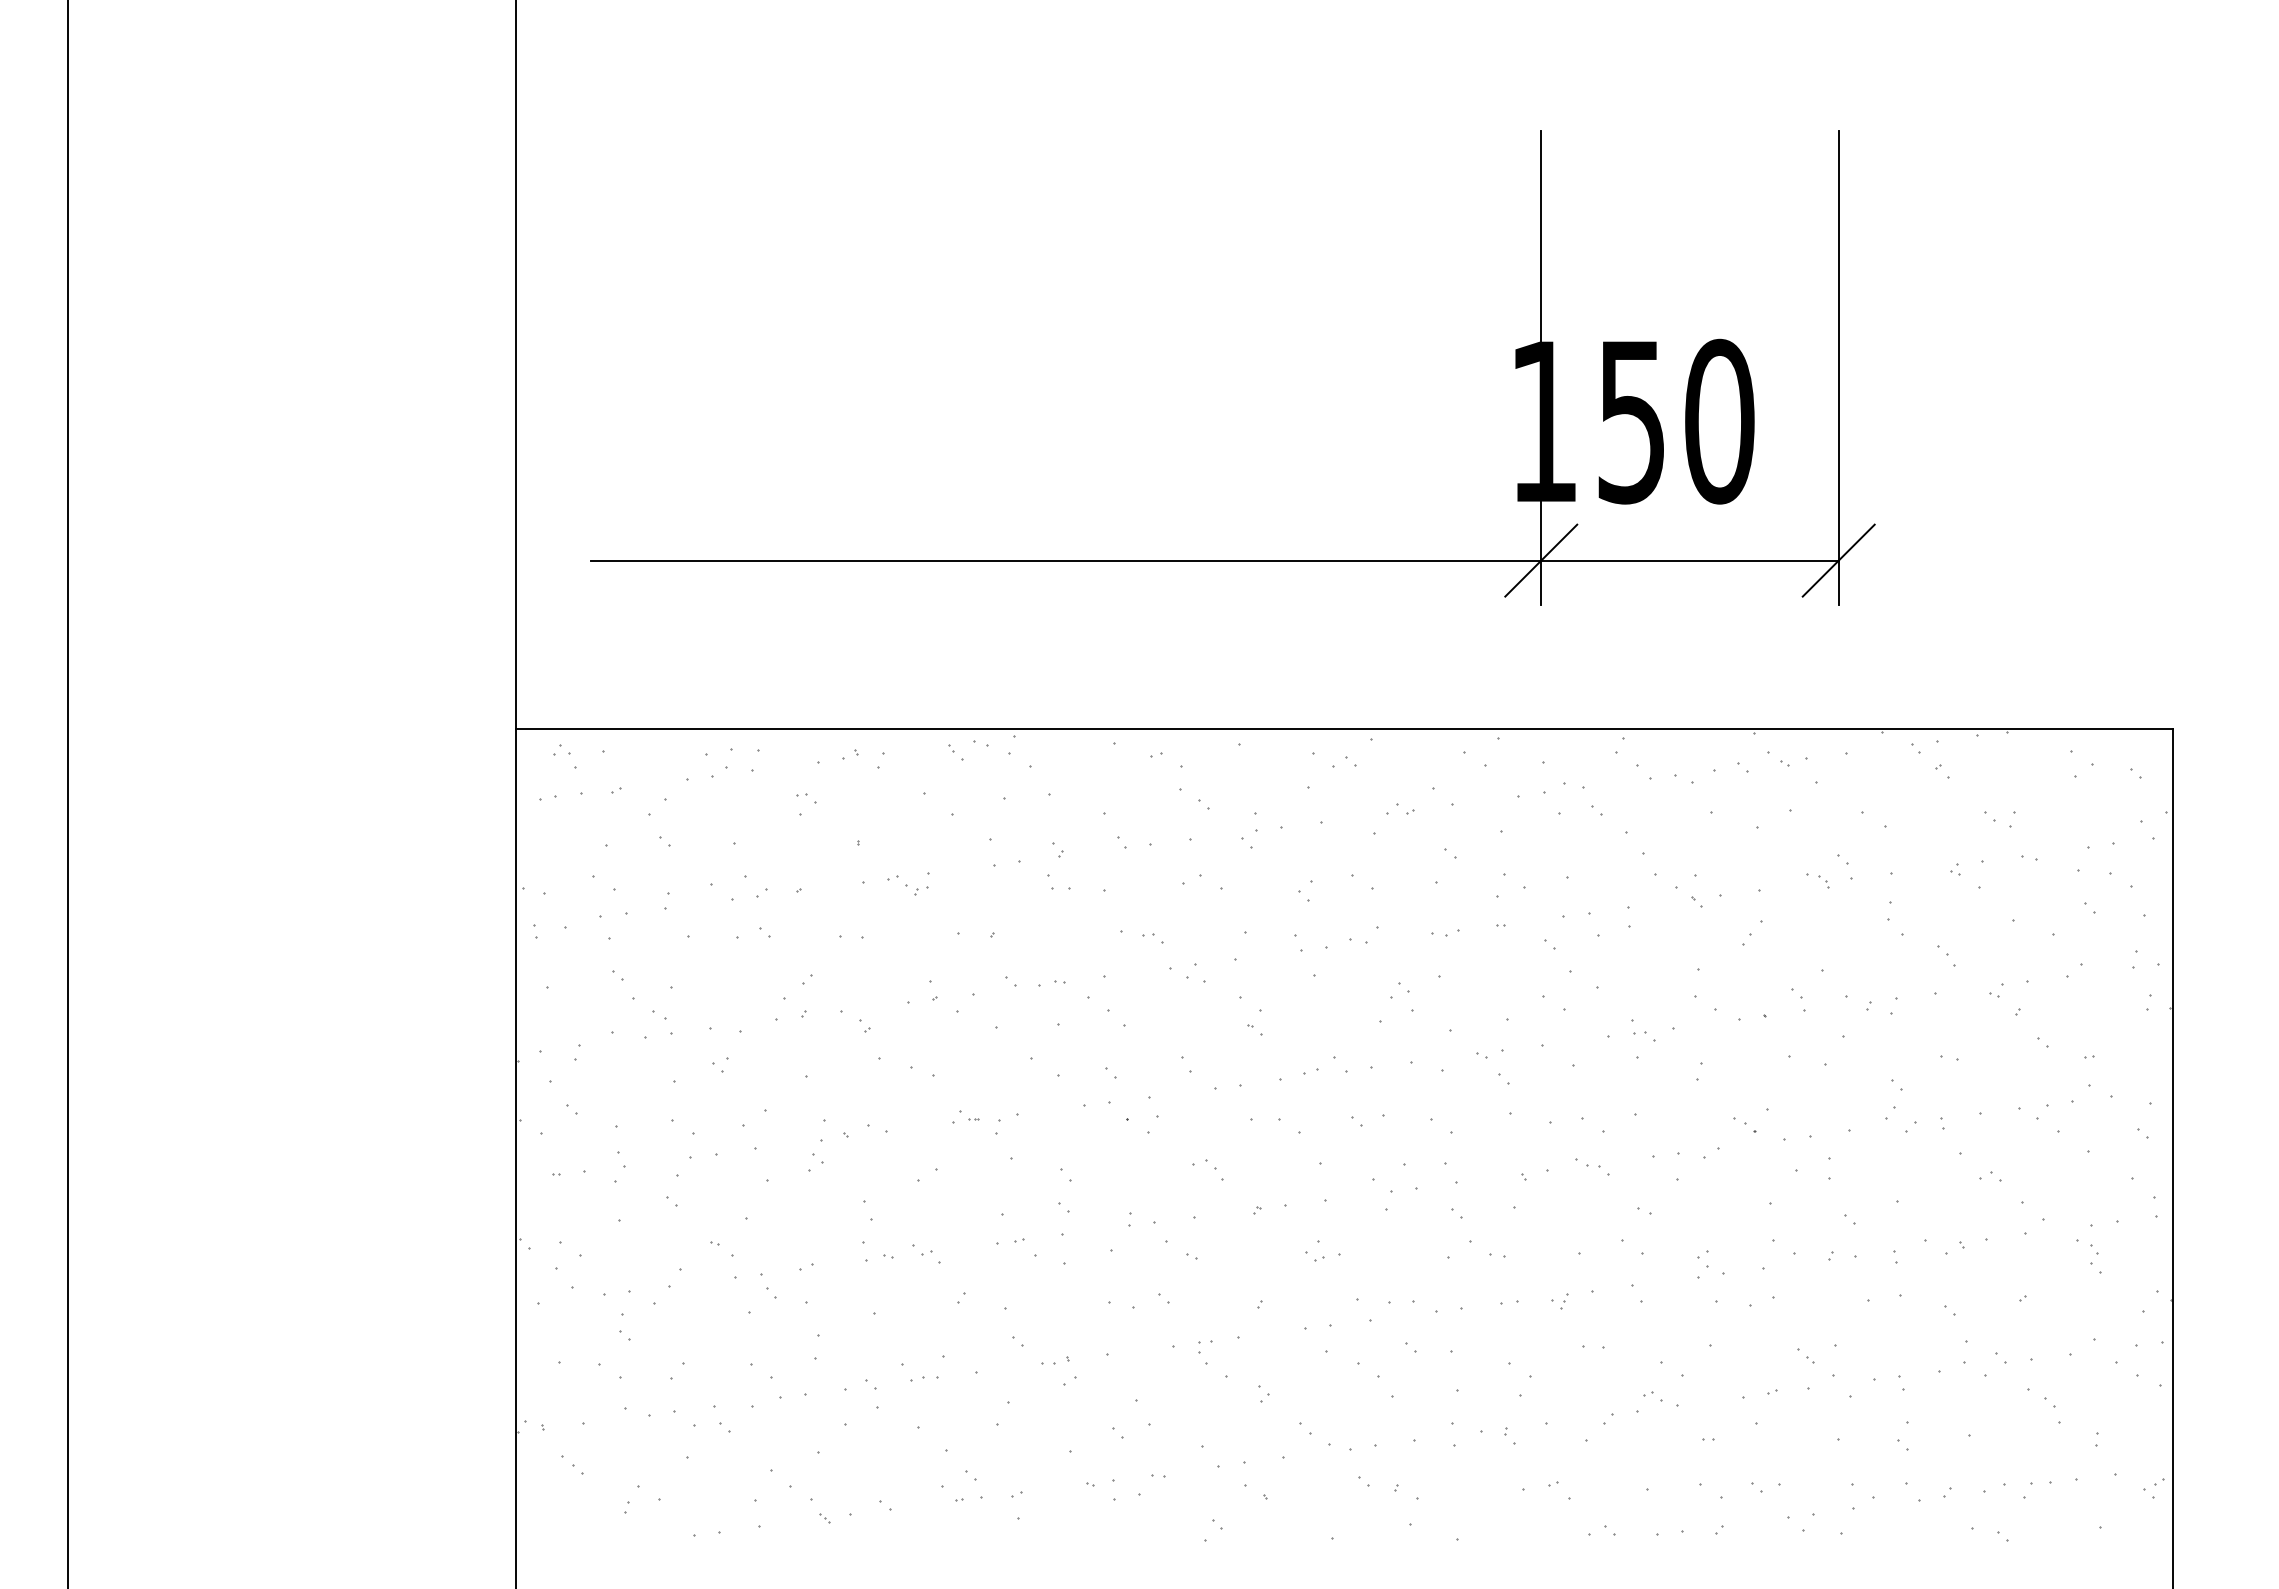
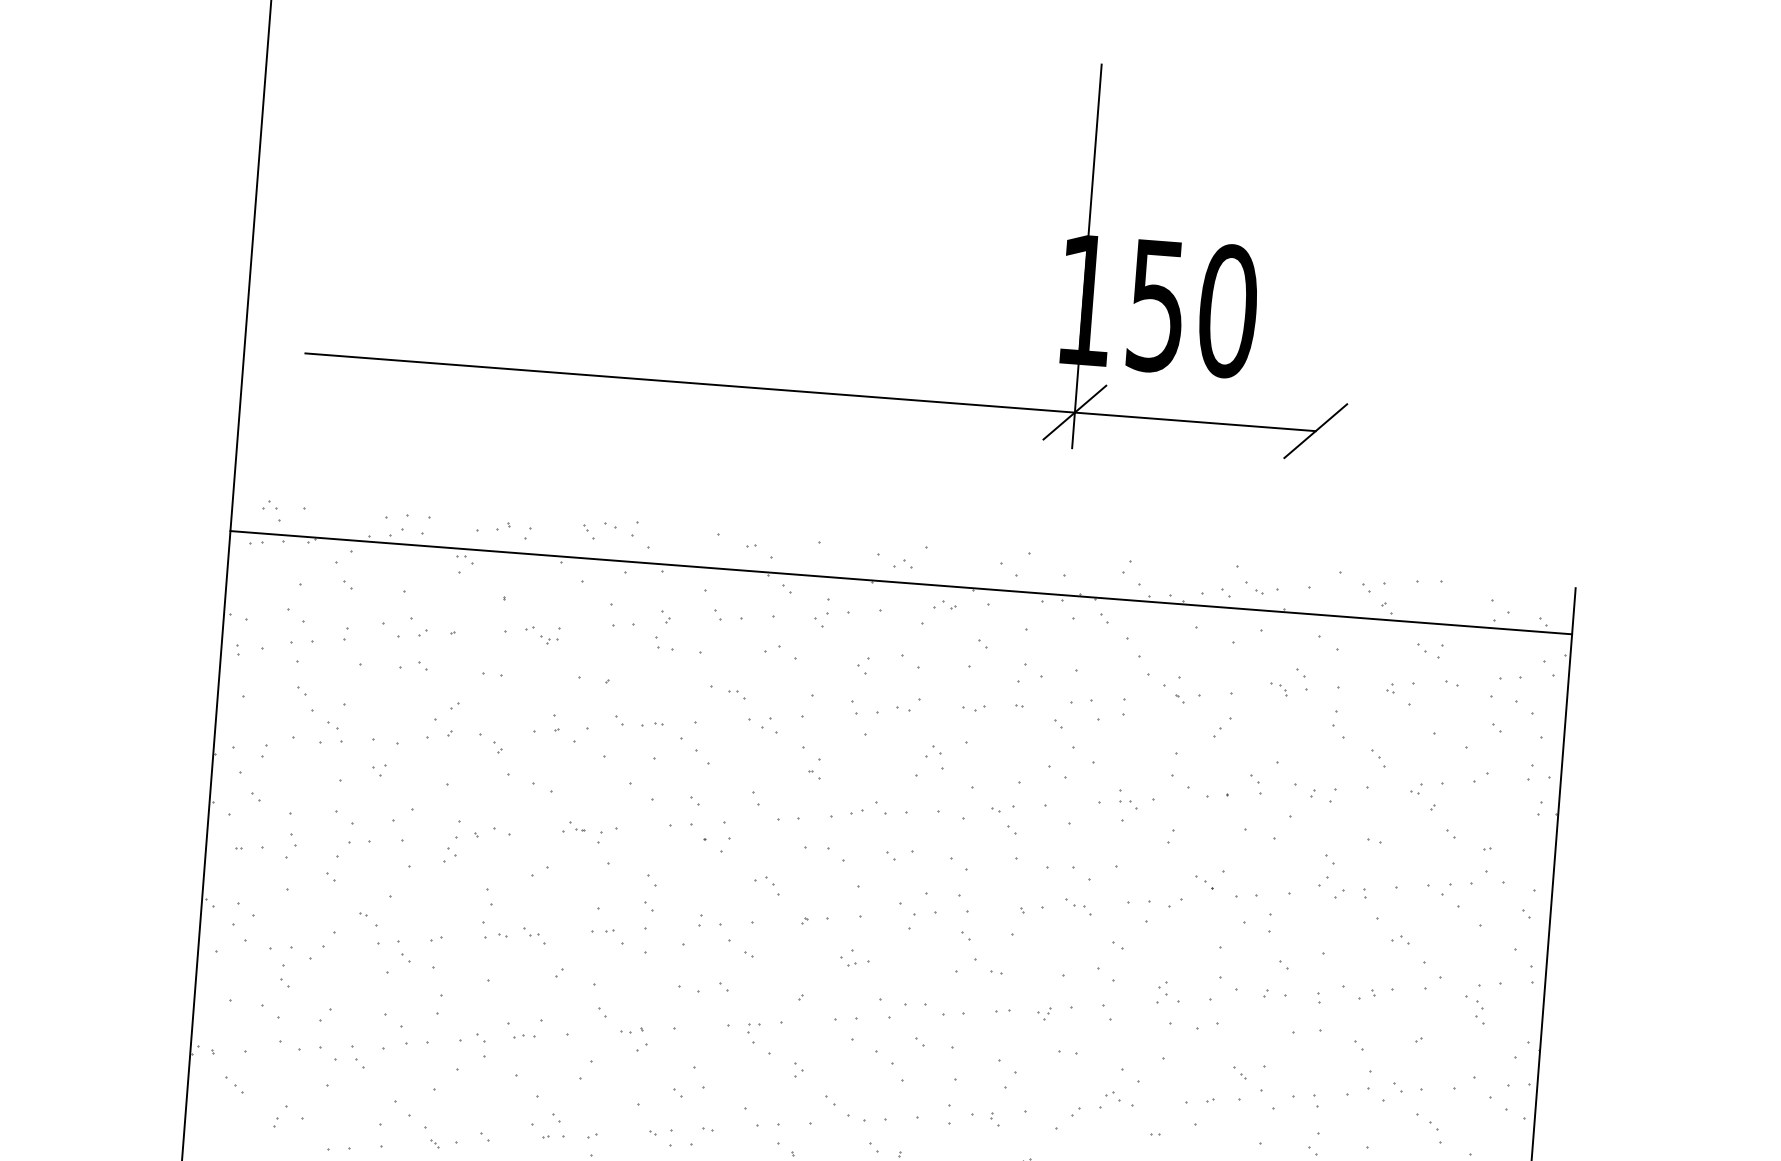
line: (1838, 367) -> (1327, 274), removed
line: (1343, 728) -> (900, 582), moved

